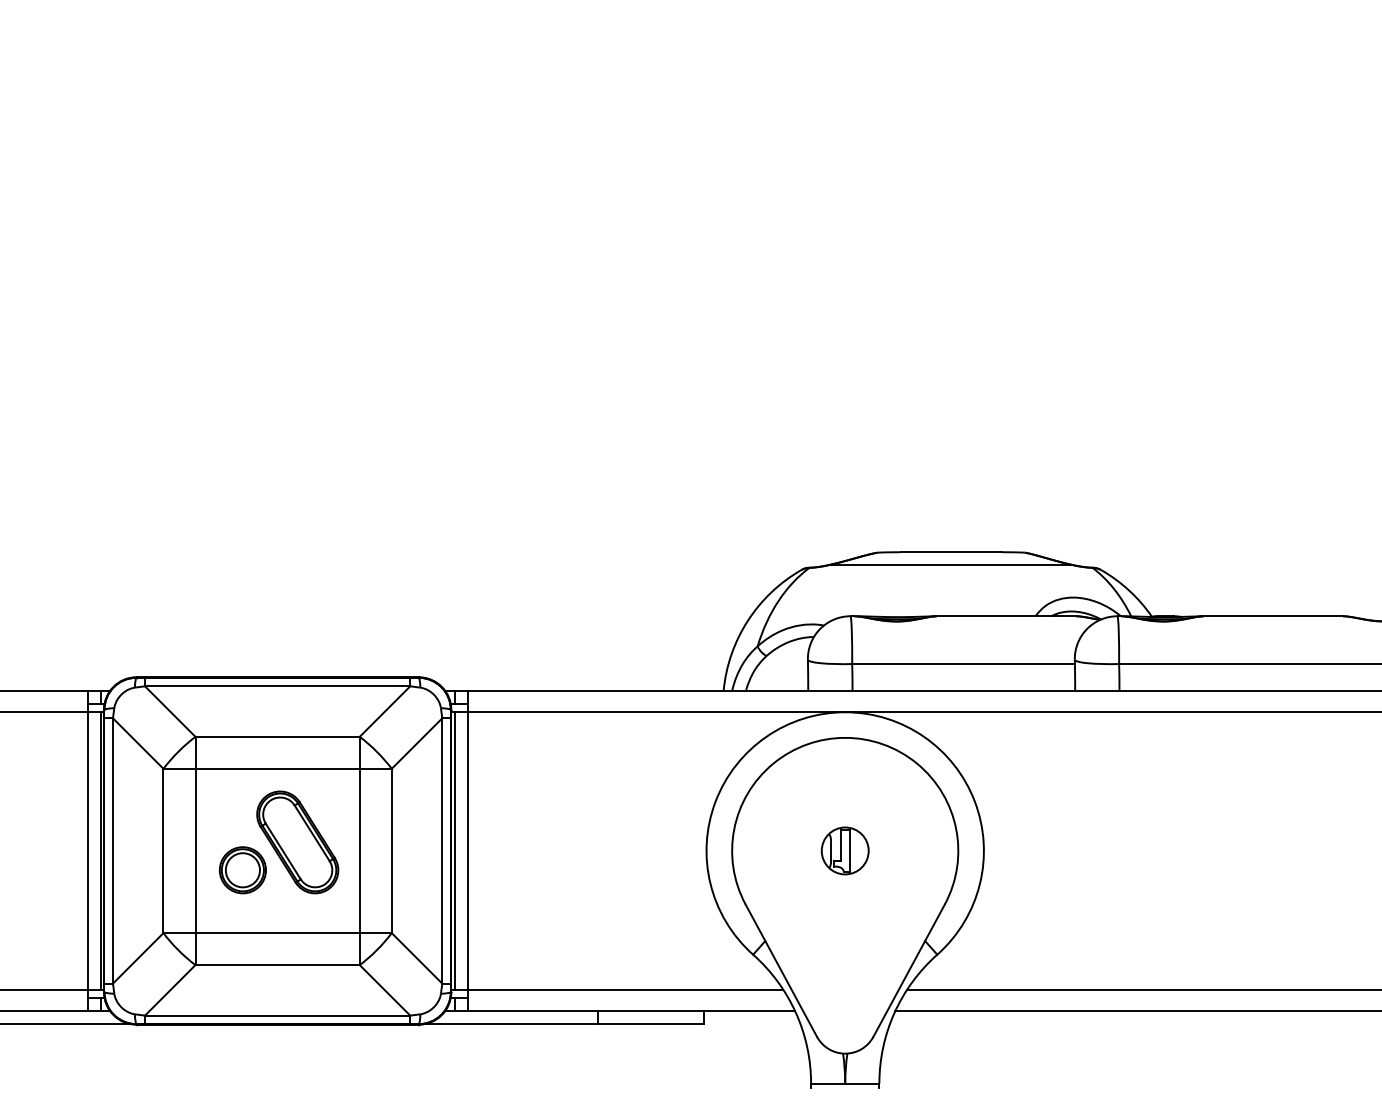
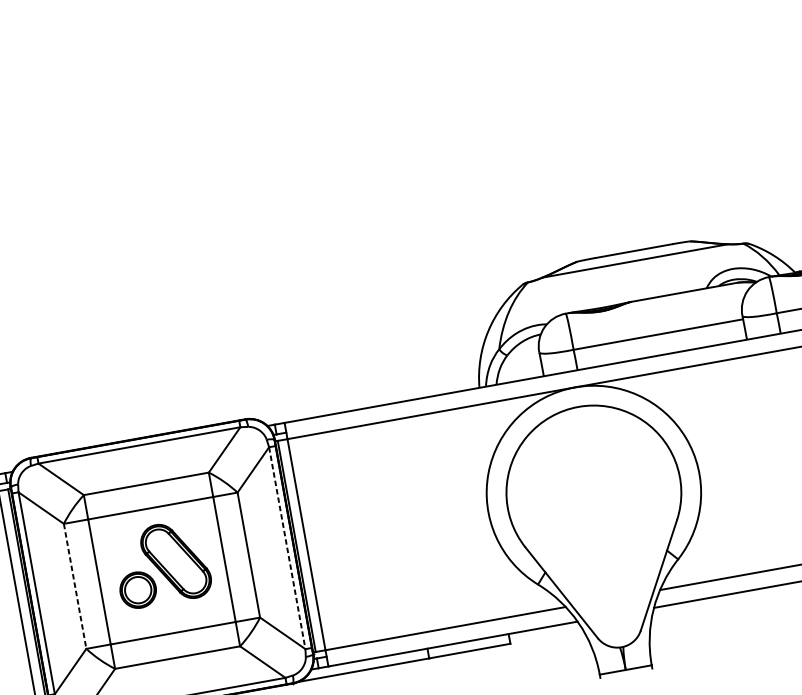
line: (442, 850) -> (287, 547), solid -> dashed
part: (844, 850) -> (593, 492), removed
line: (163, 851) -> (75, 586), solid -> dashed

